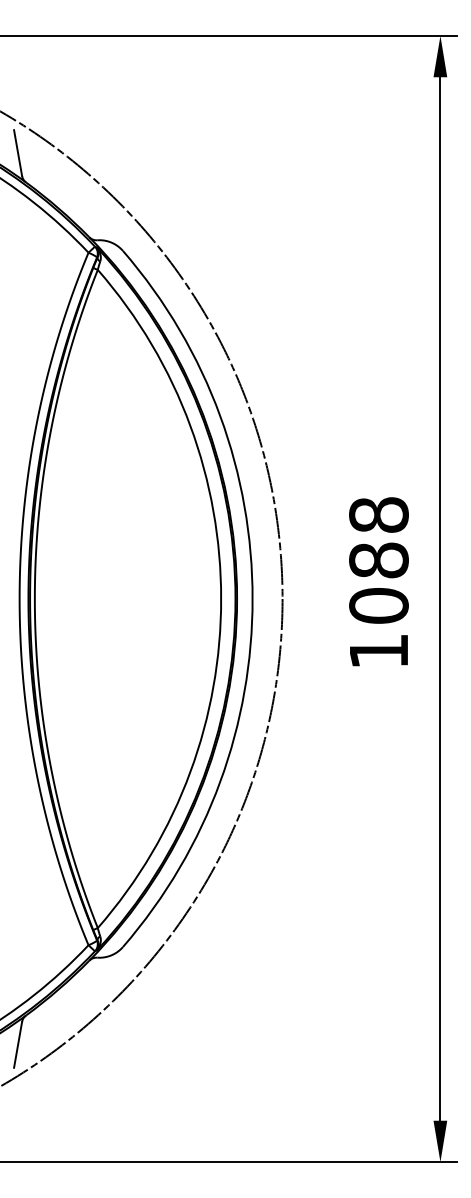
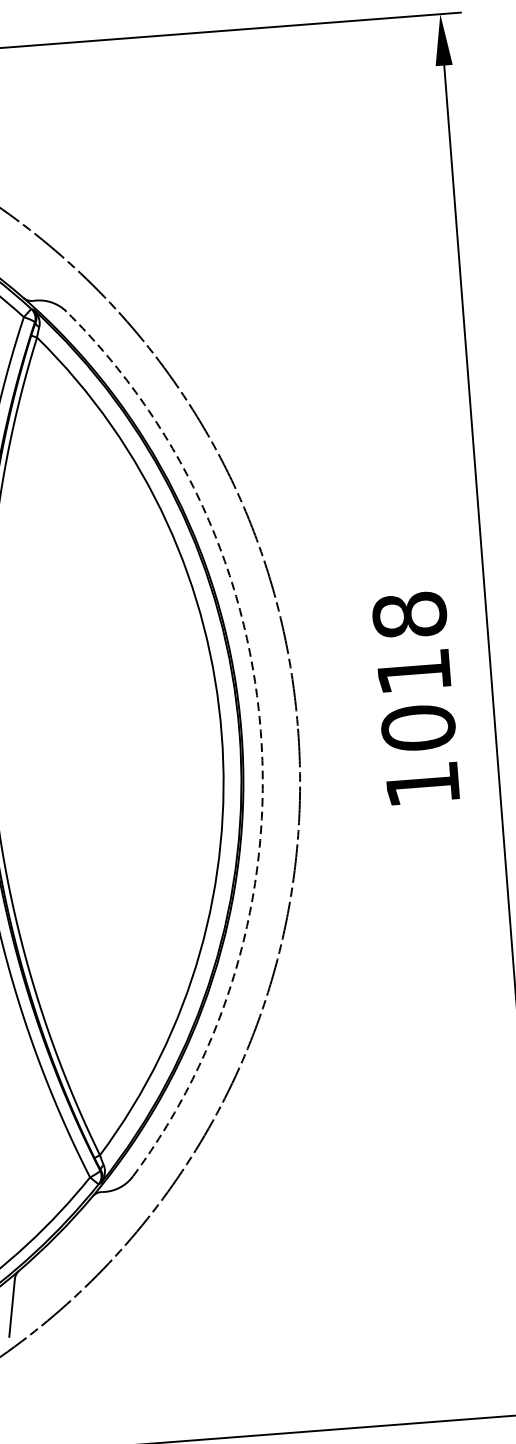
text: (378, 560) -> (413, 671), 1088 -> 1018
arc: (252, 598) -> (260, 731), solid -> dashed

